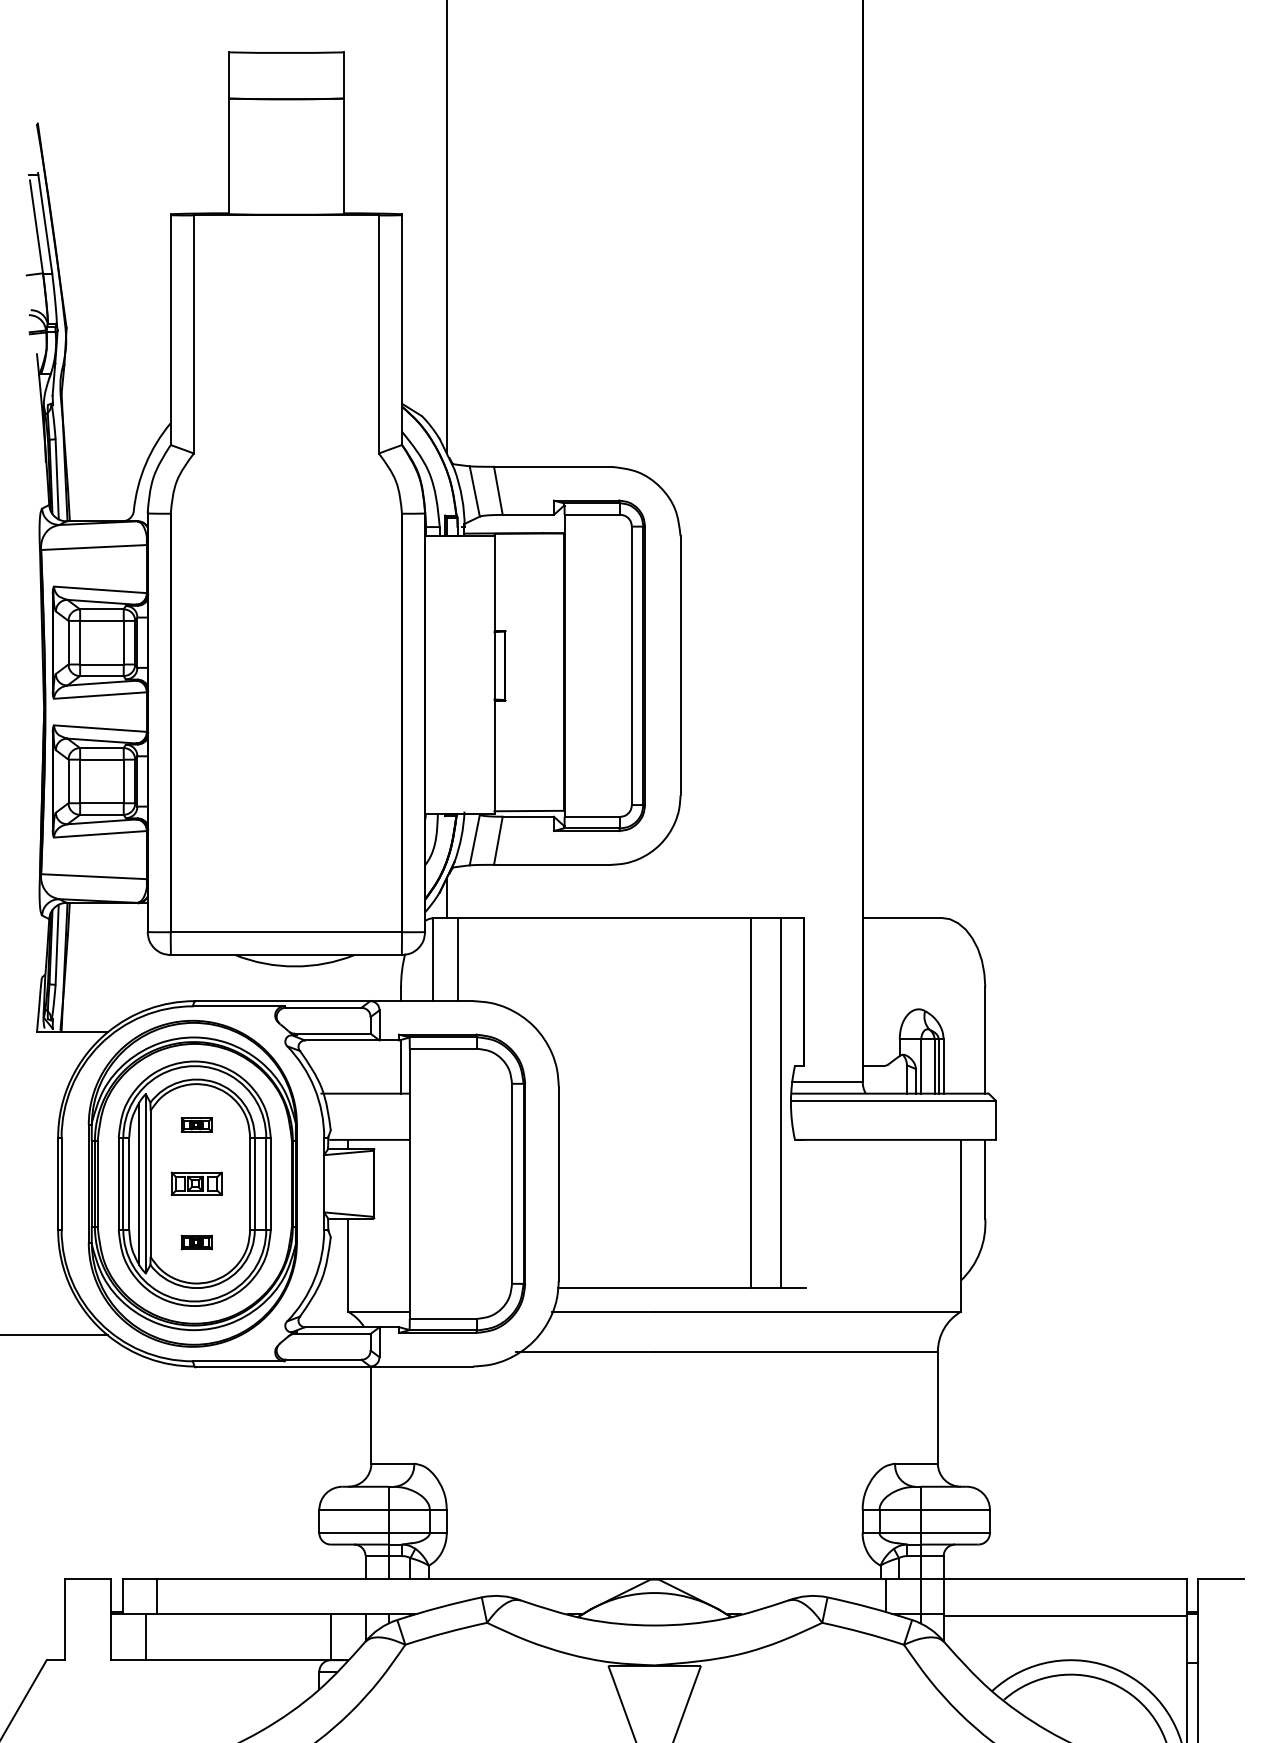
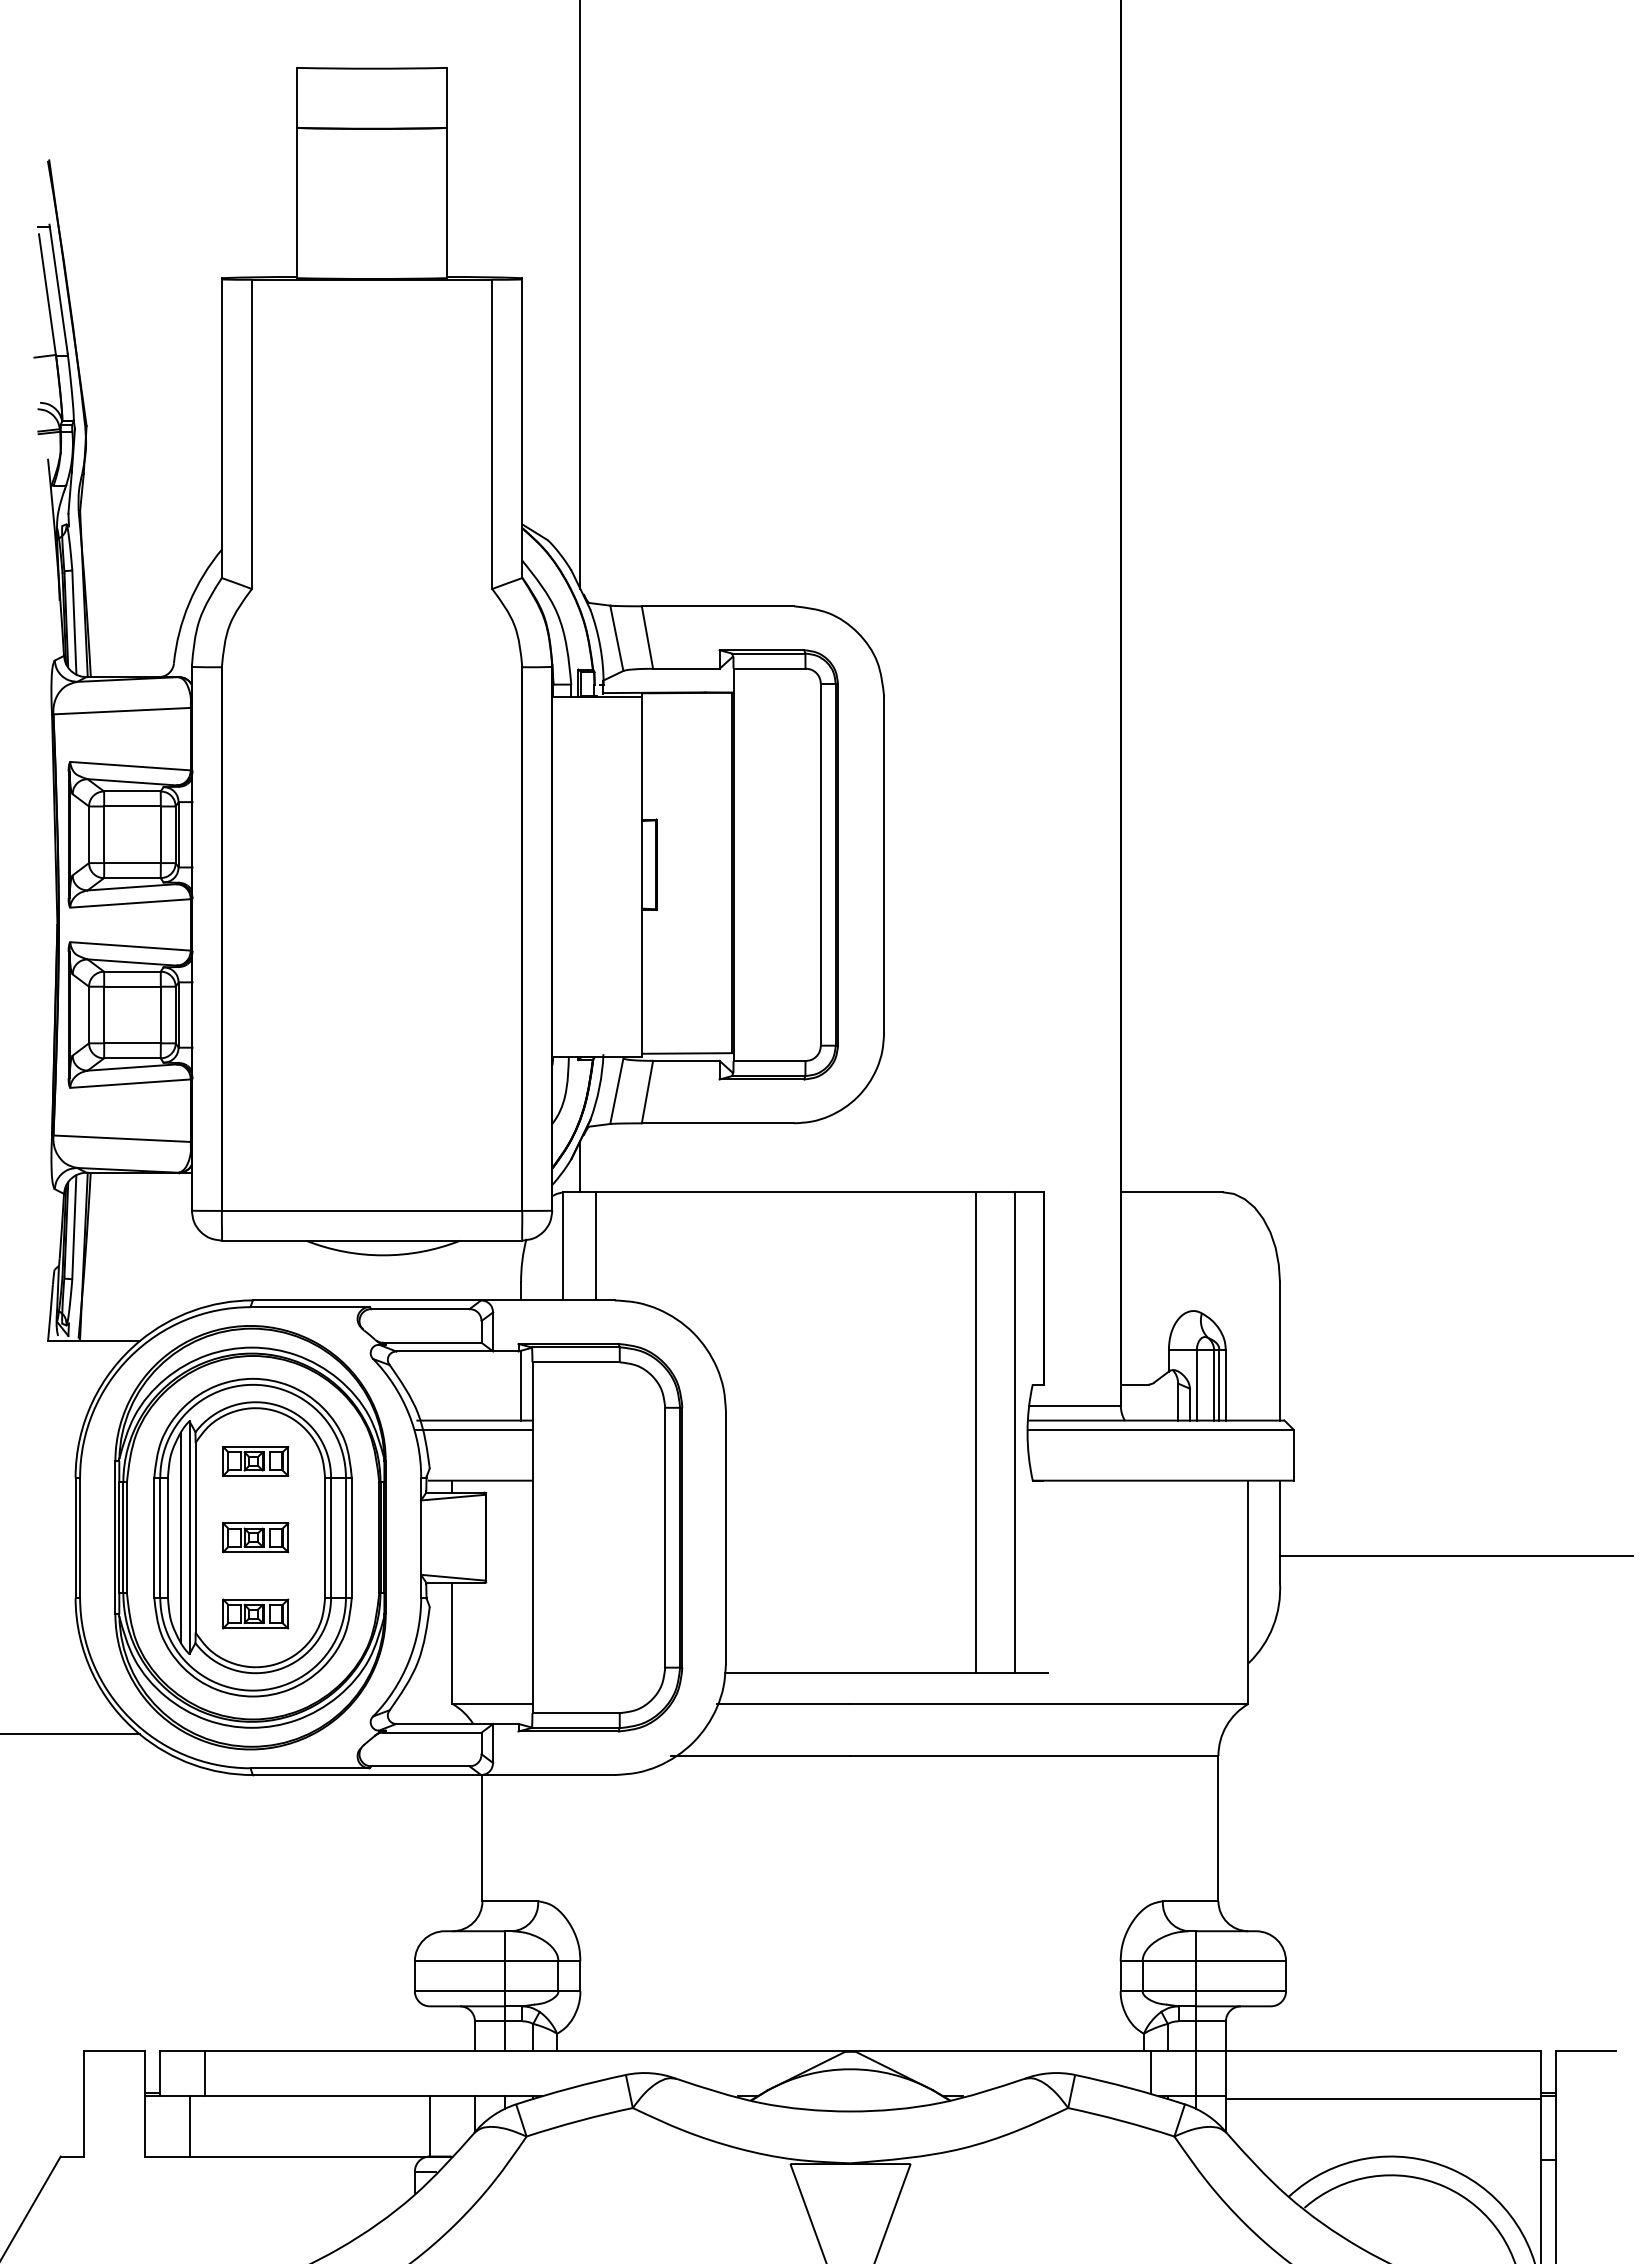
line: (365, 1100) -> (474, 1429), added
part: (196, 1125) -> (255, 1461), size x1.67
line: (1121, 1197) -> (1456, 1555), added
part: (196, 1242) -> (255, 1613), size x1.67

